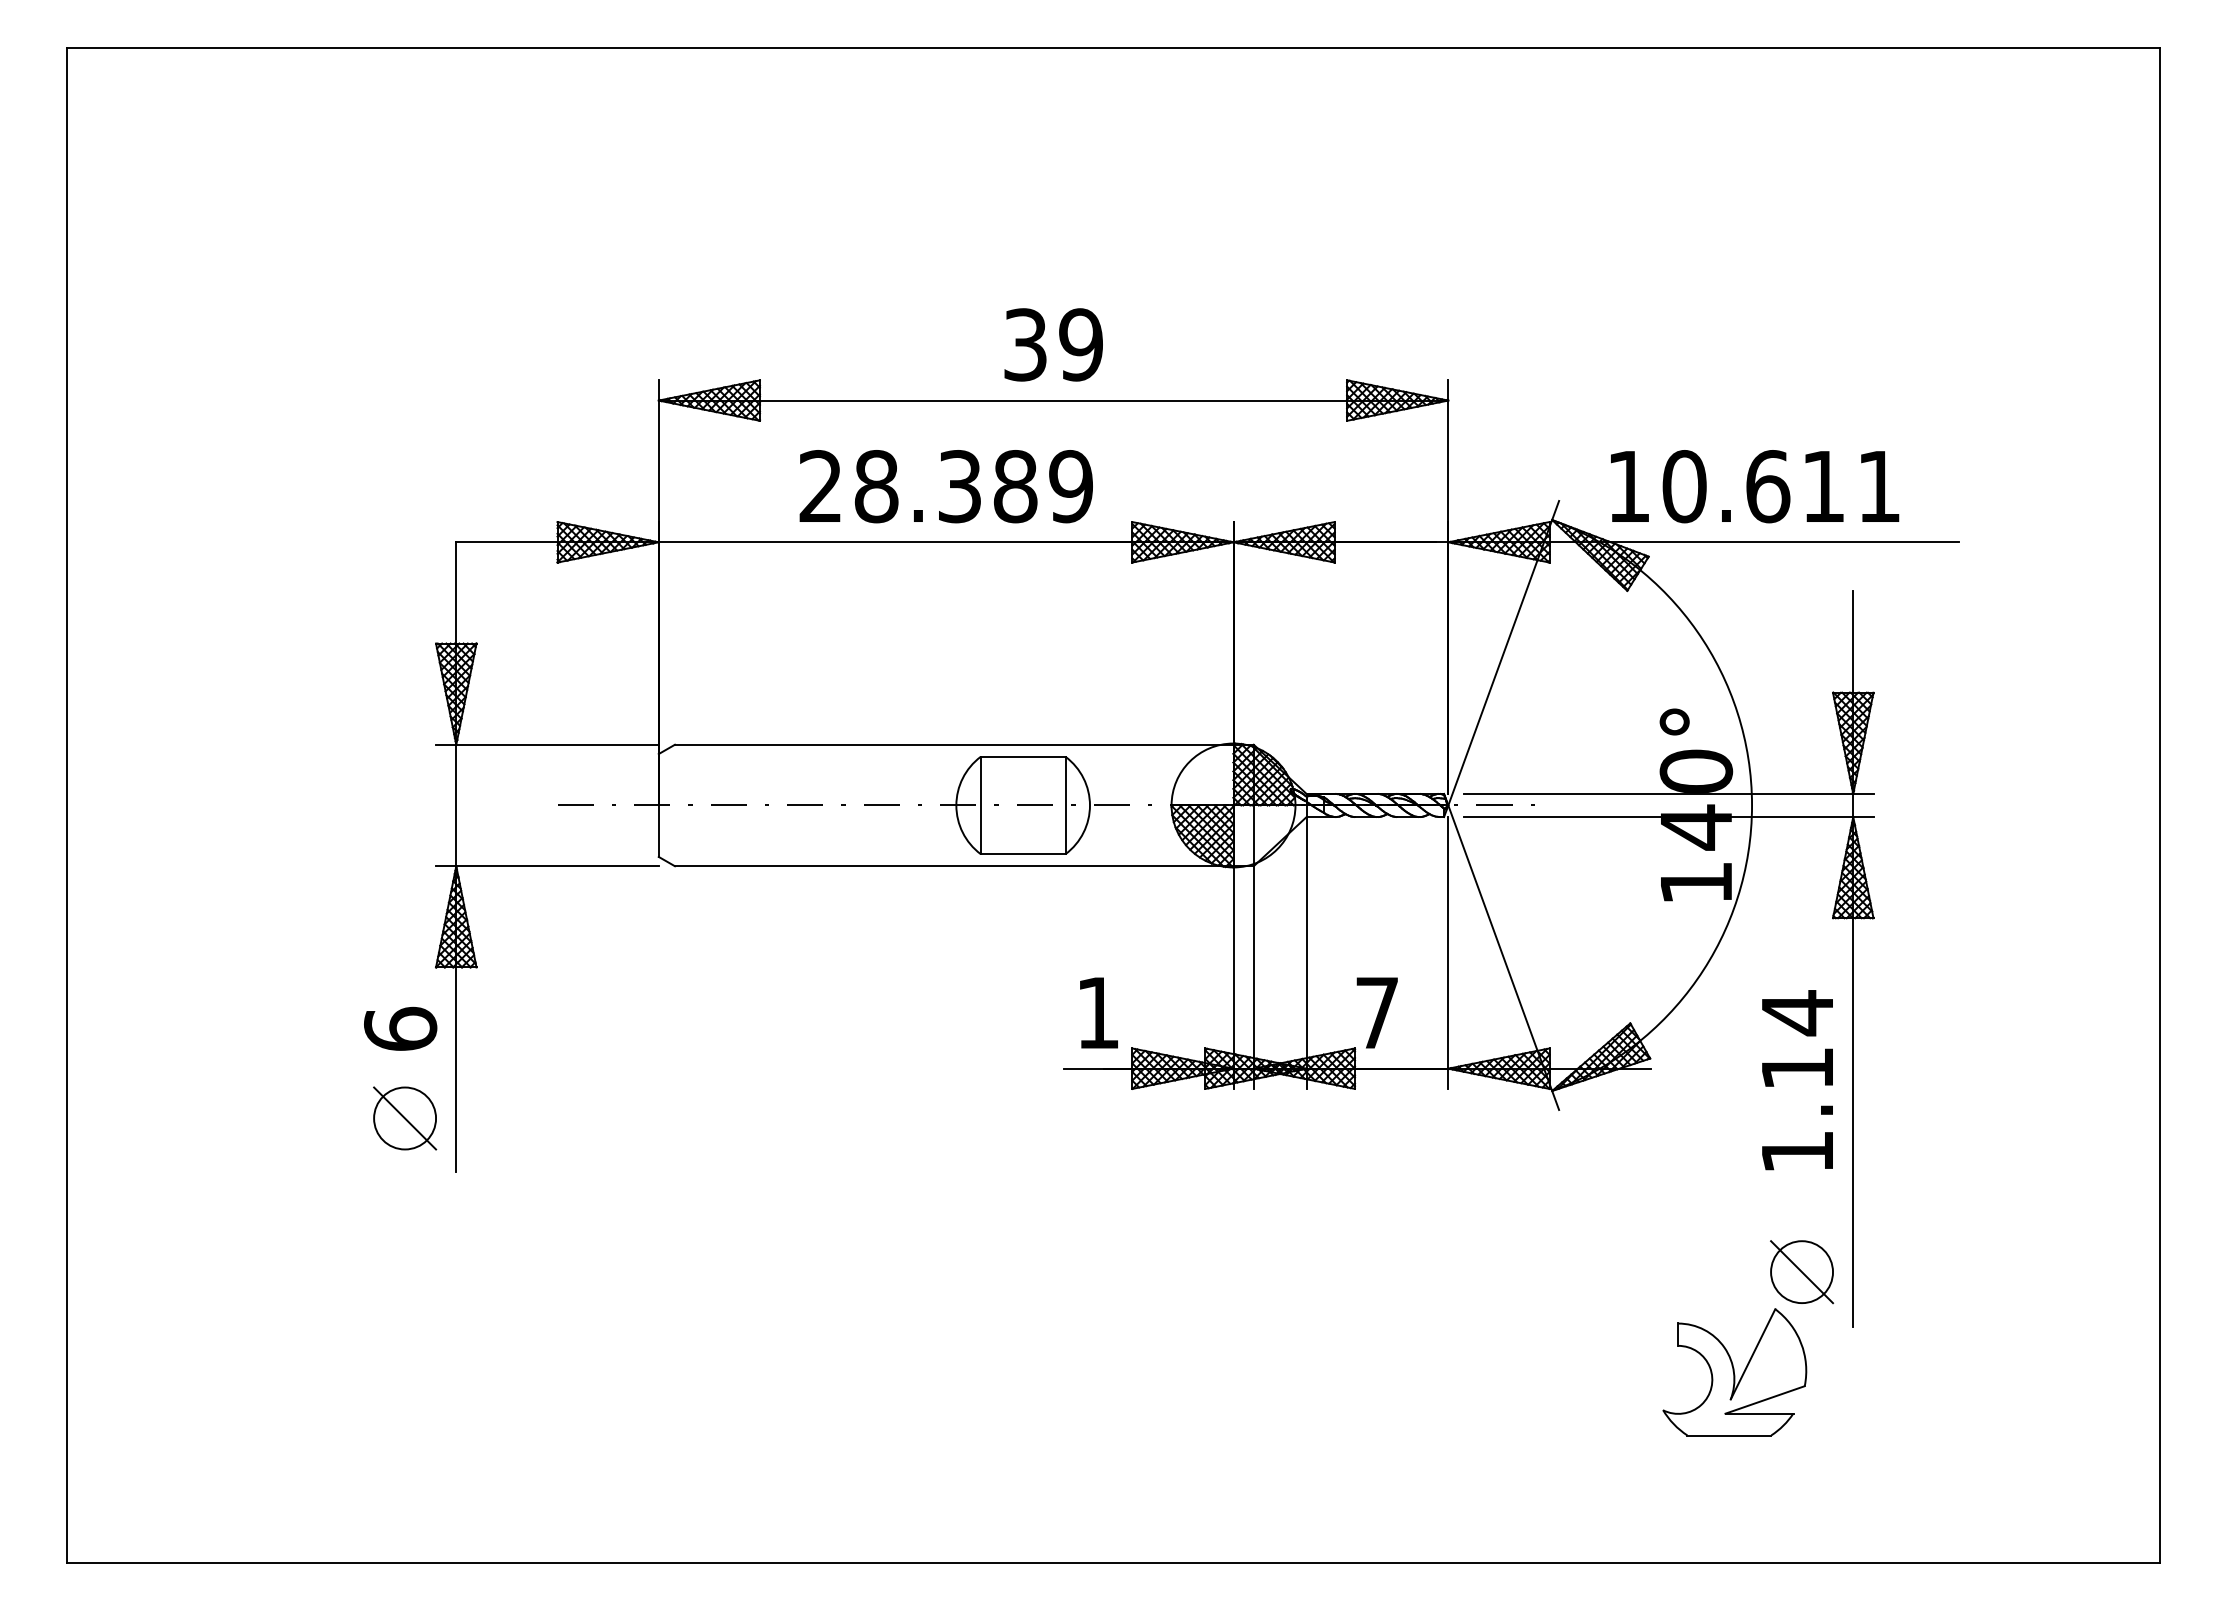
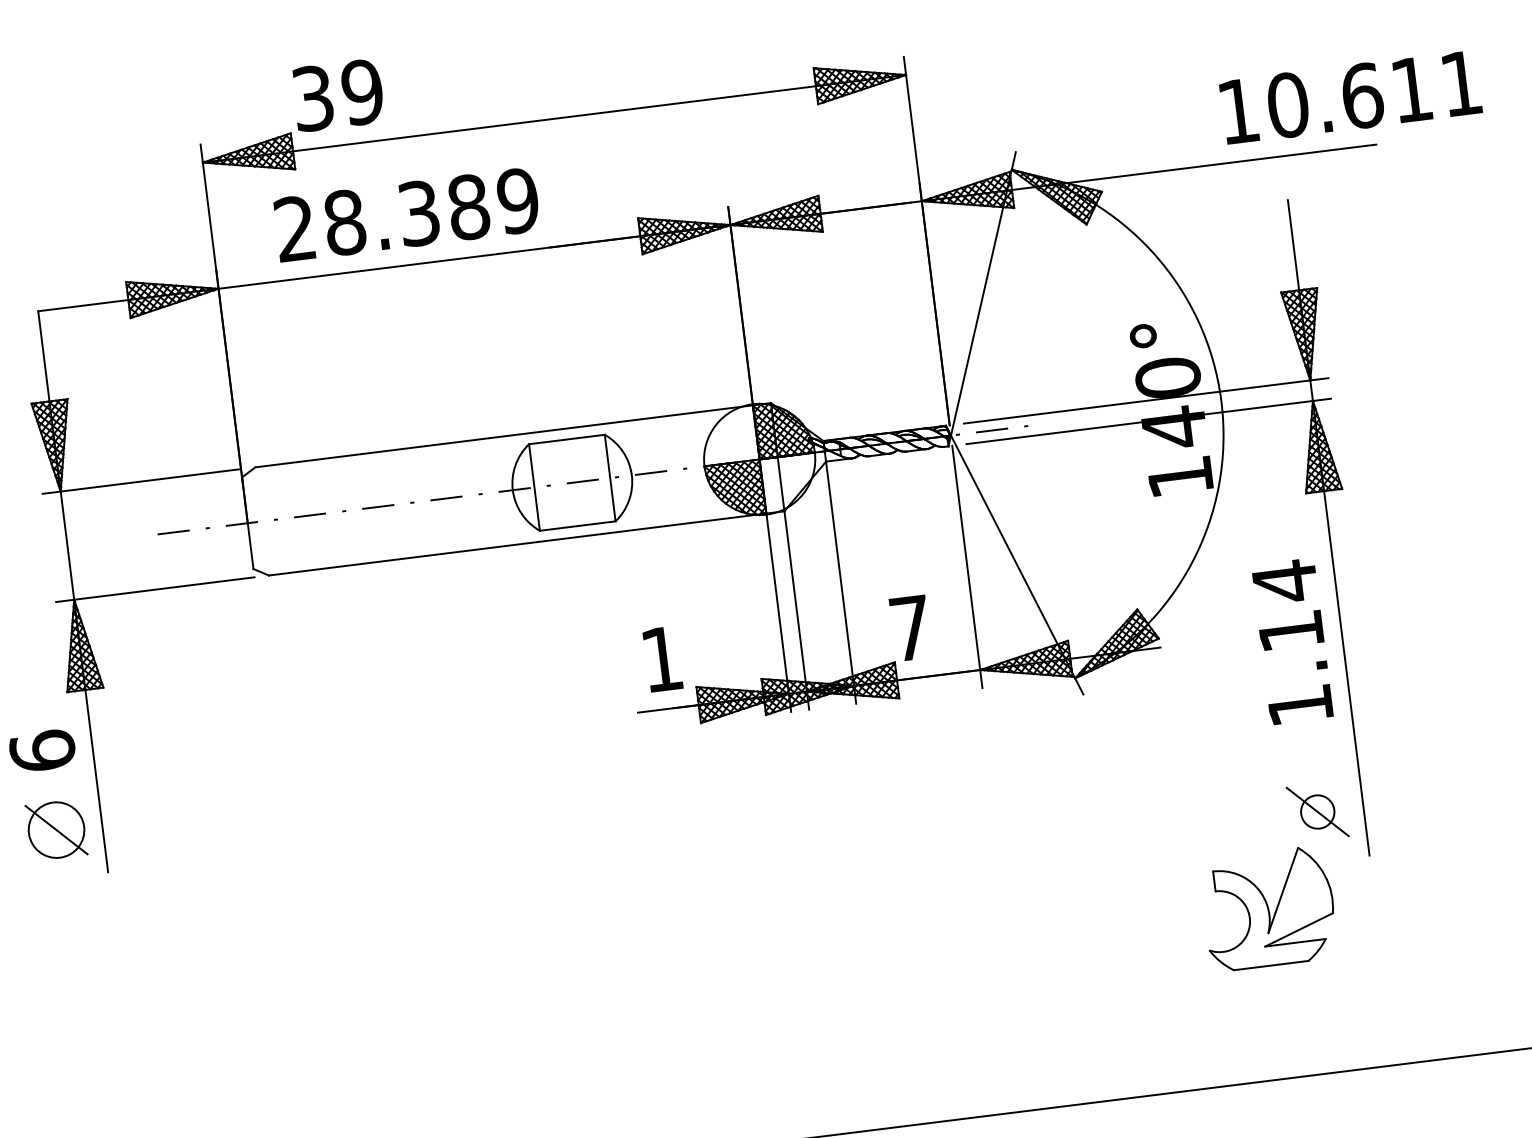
text: (1053, 344) -> (338, 95), moved
text: (945, 486) -> (406, 214), moved
text: (1755, 486) -> (1351, 97), moved
circle: (1802, 1272) -> (1318, 812), size x0.6

